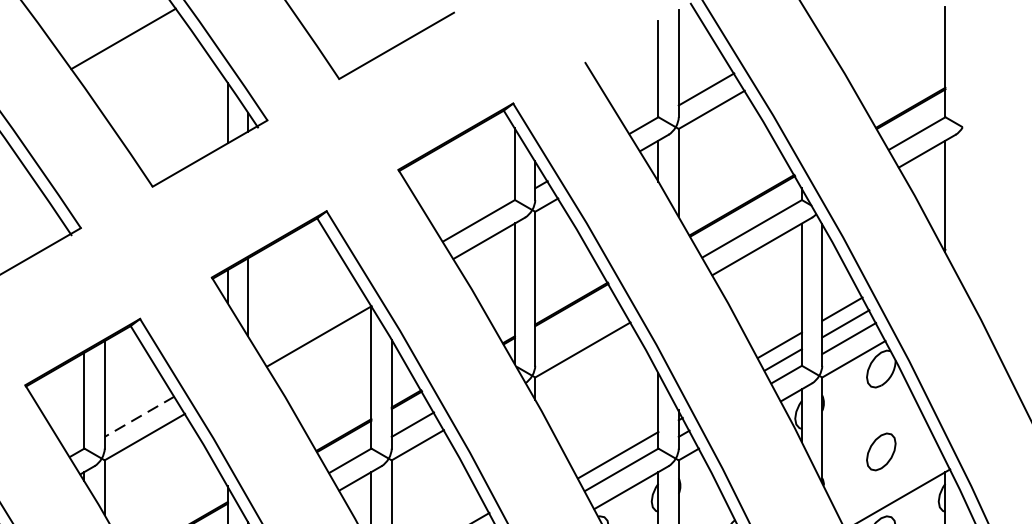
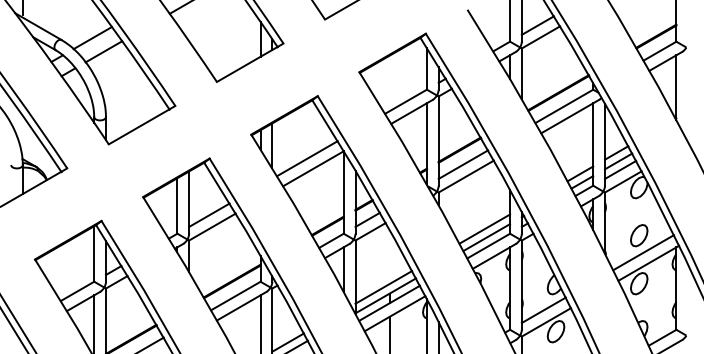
line: (308, 318) -> (307, 158), added
line: (578, 329) -> (463, 164), added
line: (138, 417) -> (208, 215), dashed -> solid
line: (614, 439) -> (484, 228), added
line: (888, 480) -> (643, 252), added

